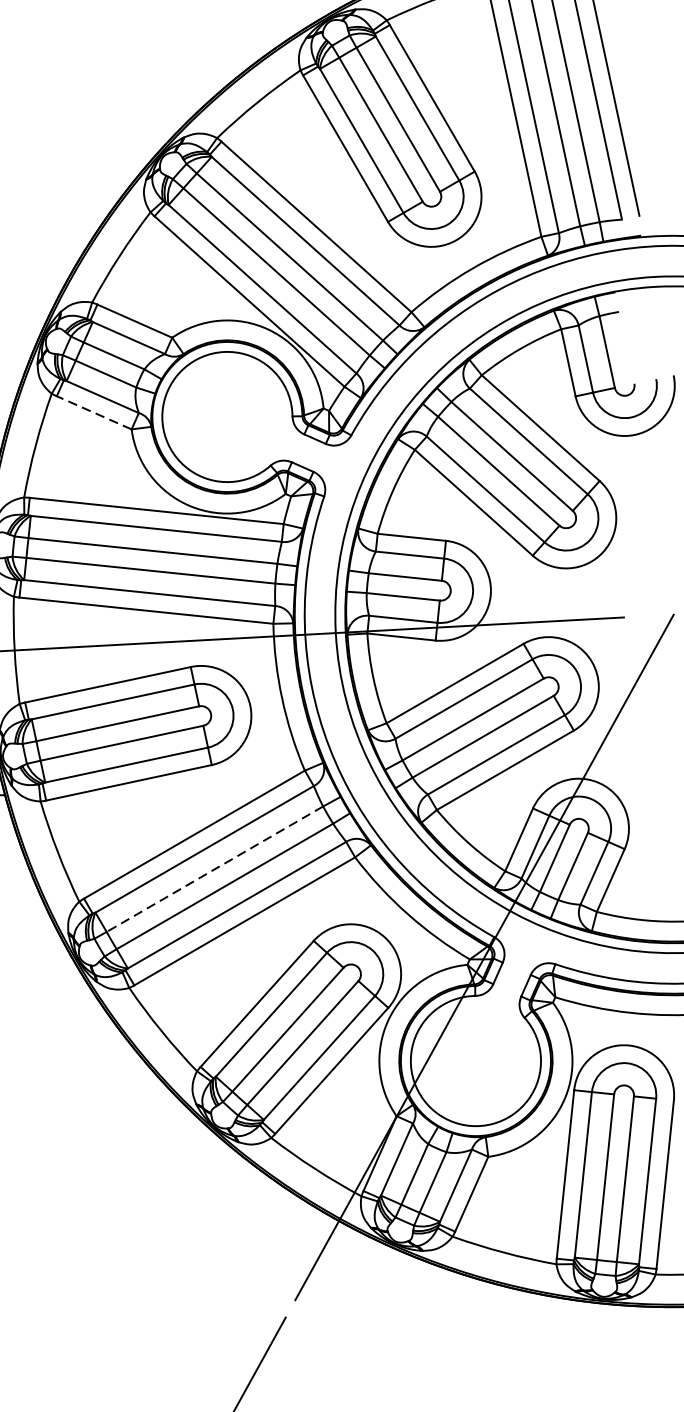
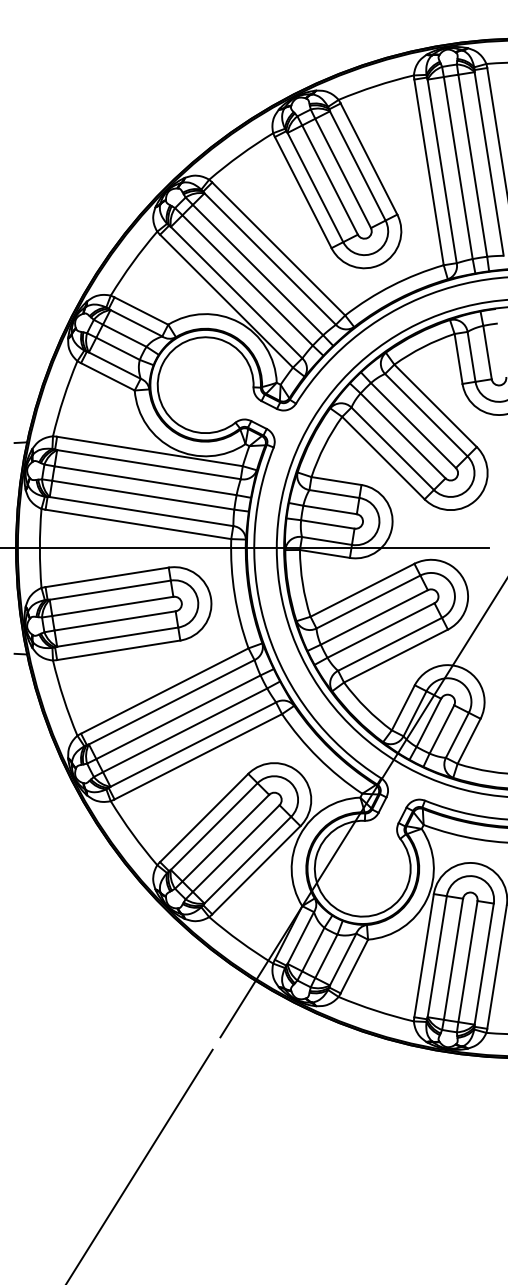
line: (93, 412) -> (107, 376), dashed -> solid
line: (214, 869) -> (178, 717), dashed -> solid

